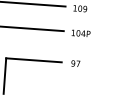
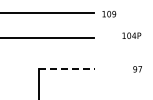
text: (80, 33) -> (131, 35), moved
line: (33, 59) -> (66, 68), solid -> dashed
text: (75, 63) -> (137, 69), moved

